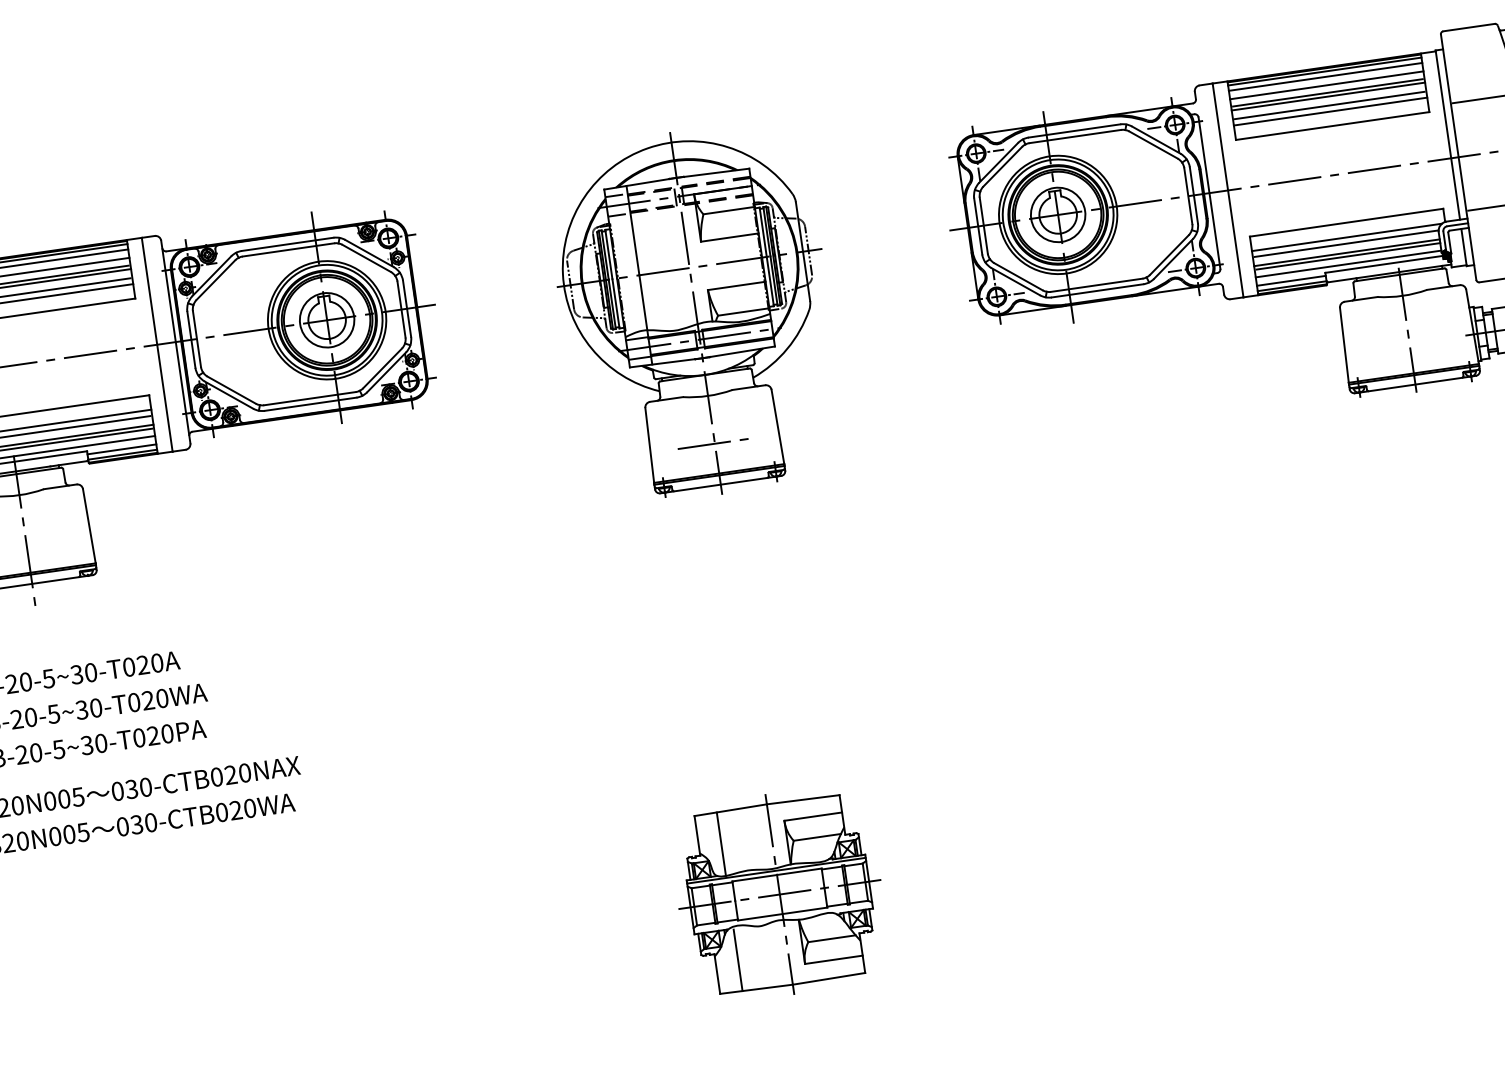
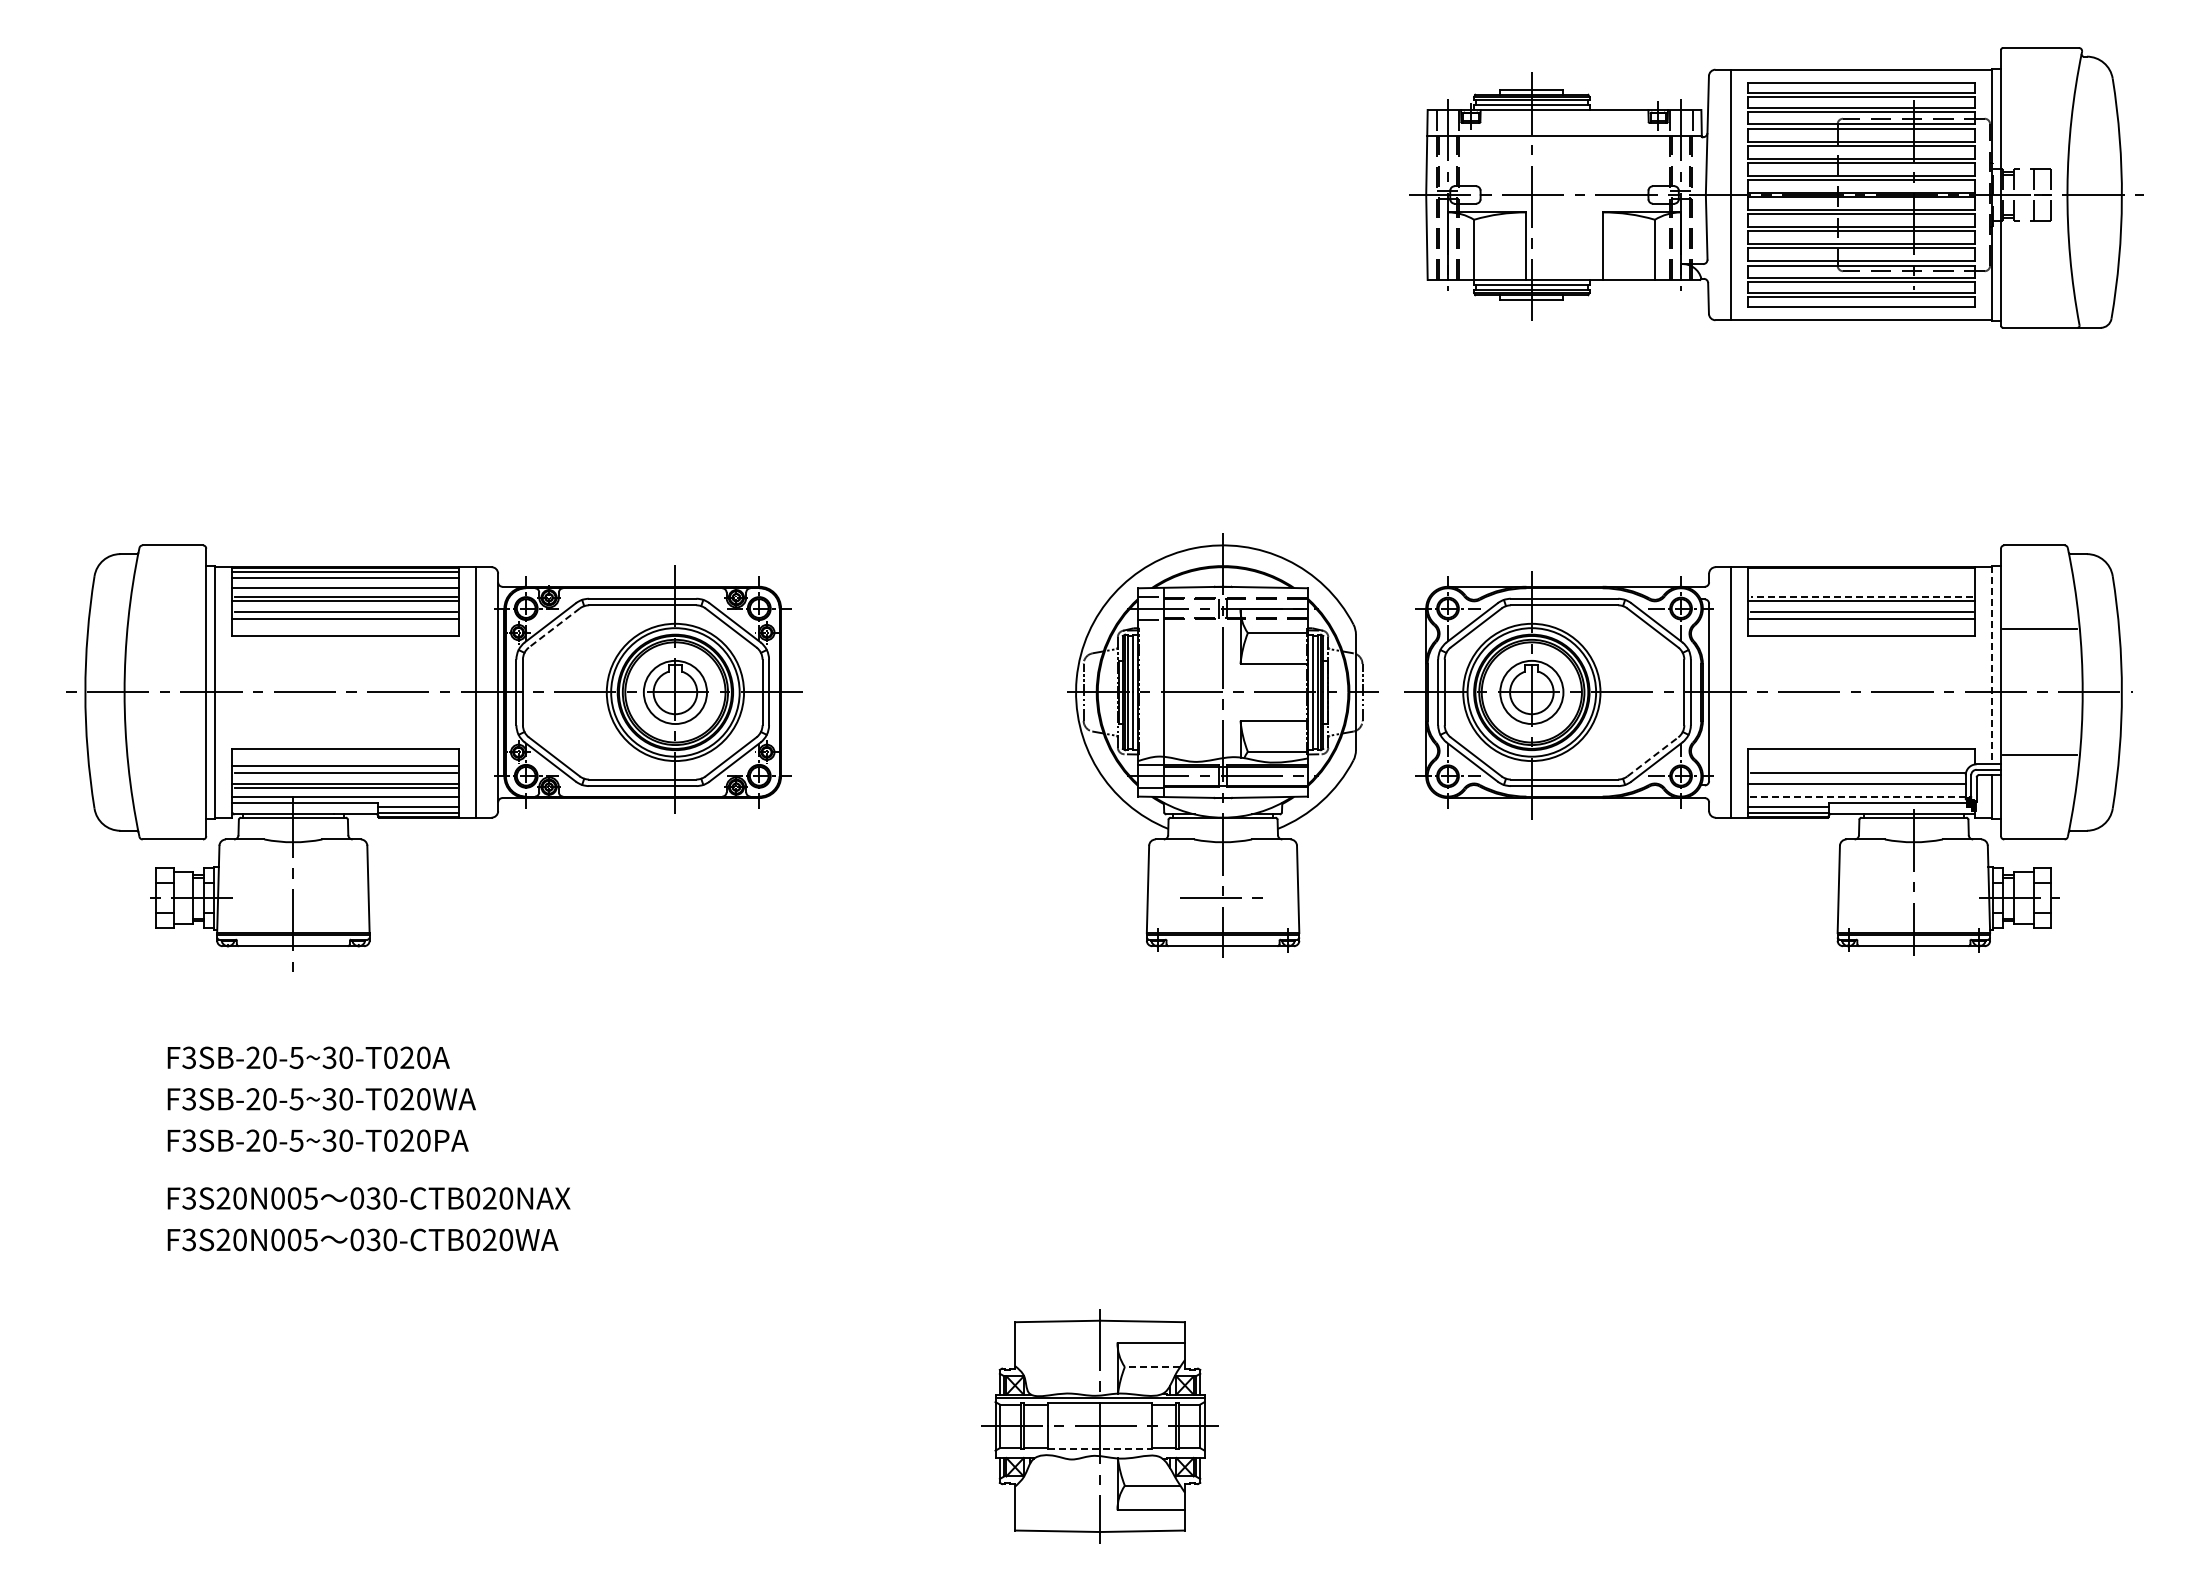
line: (1324, 71) -> (1861, 571), removed
line: (1325, 77) -> (1861, 578), removed
line: (1326, 85) -> (1861, 588), removed
line: (1327, 92) -> (1861, 596), solid -> dashed
line: (1448, 135) -> (1992, 665), solid -> dashed
line: (1346, 237) -> (1859, 766), removed
line: (1169, 254) -> (1653, 756), solid -> dashed
line: (1347, 256) -> (1857, 787), removed
line: (1348, 263) -> (1857, 796), solid -> dashed
line: (216, 280) -> (554, 628), solid -> dashed
part: (695, 313) -> (1222, 745), moved
line: (817, 836) -> (1152, 1366), solid -> dashed
line: (721, 843) -> (1041, 1358), removed
line: (783, 914) -> (1100, 1449), solid -> dashed
line: (738, 959) -> (1041, 1494), removed

